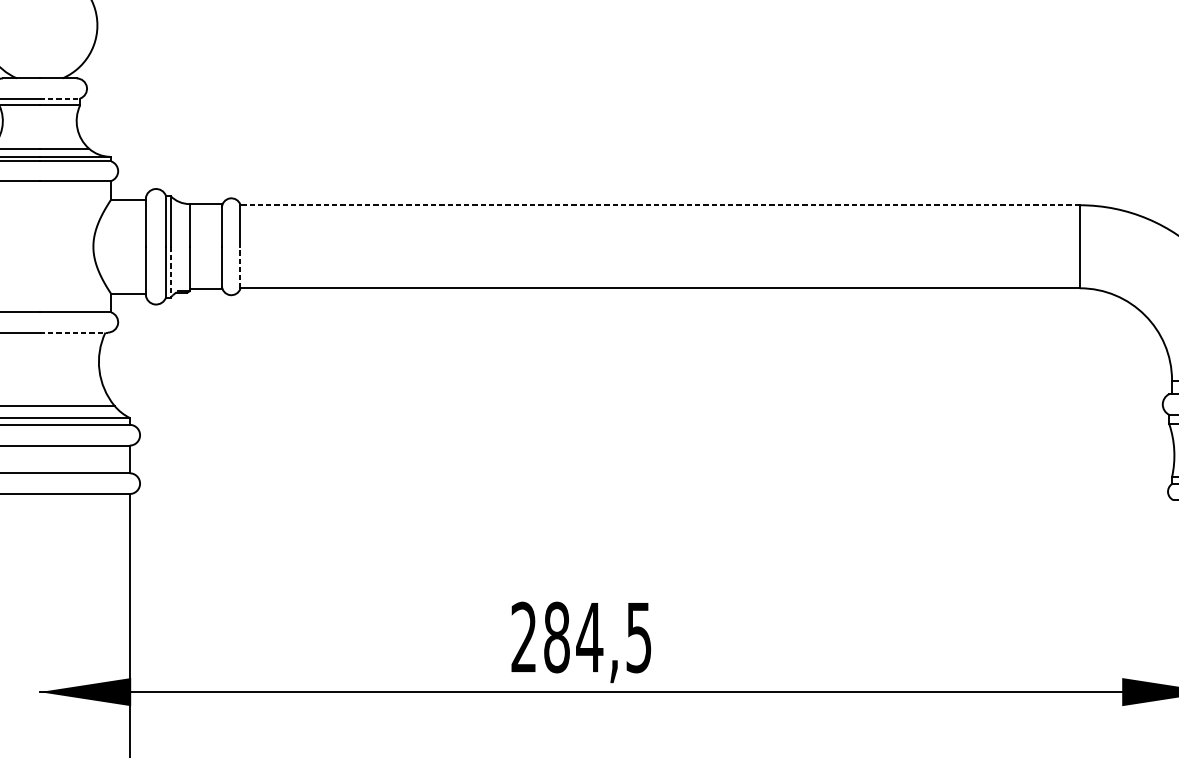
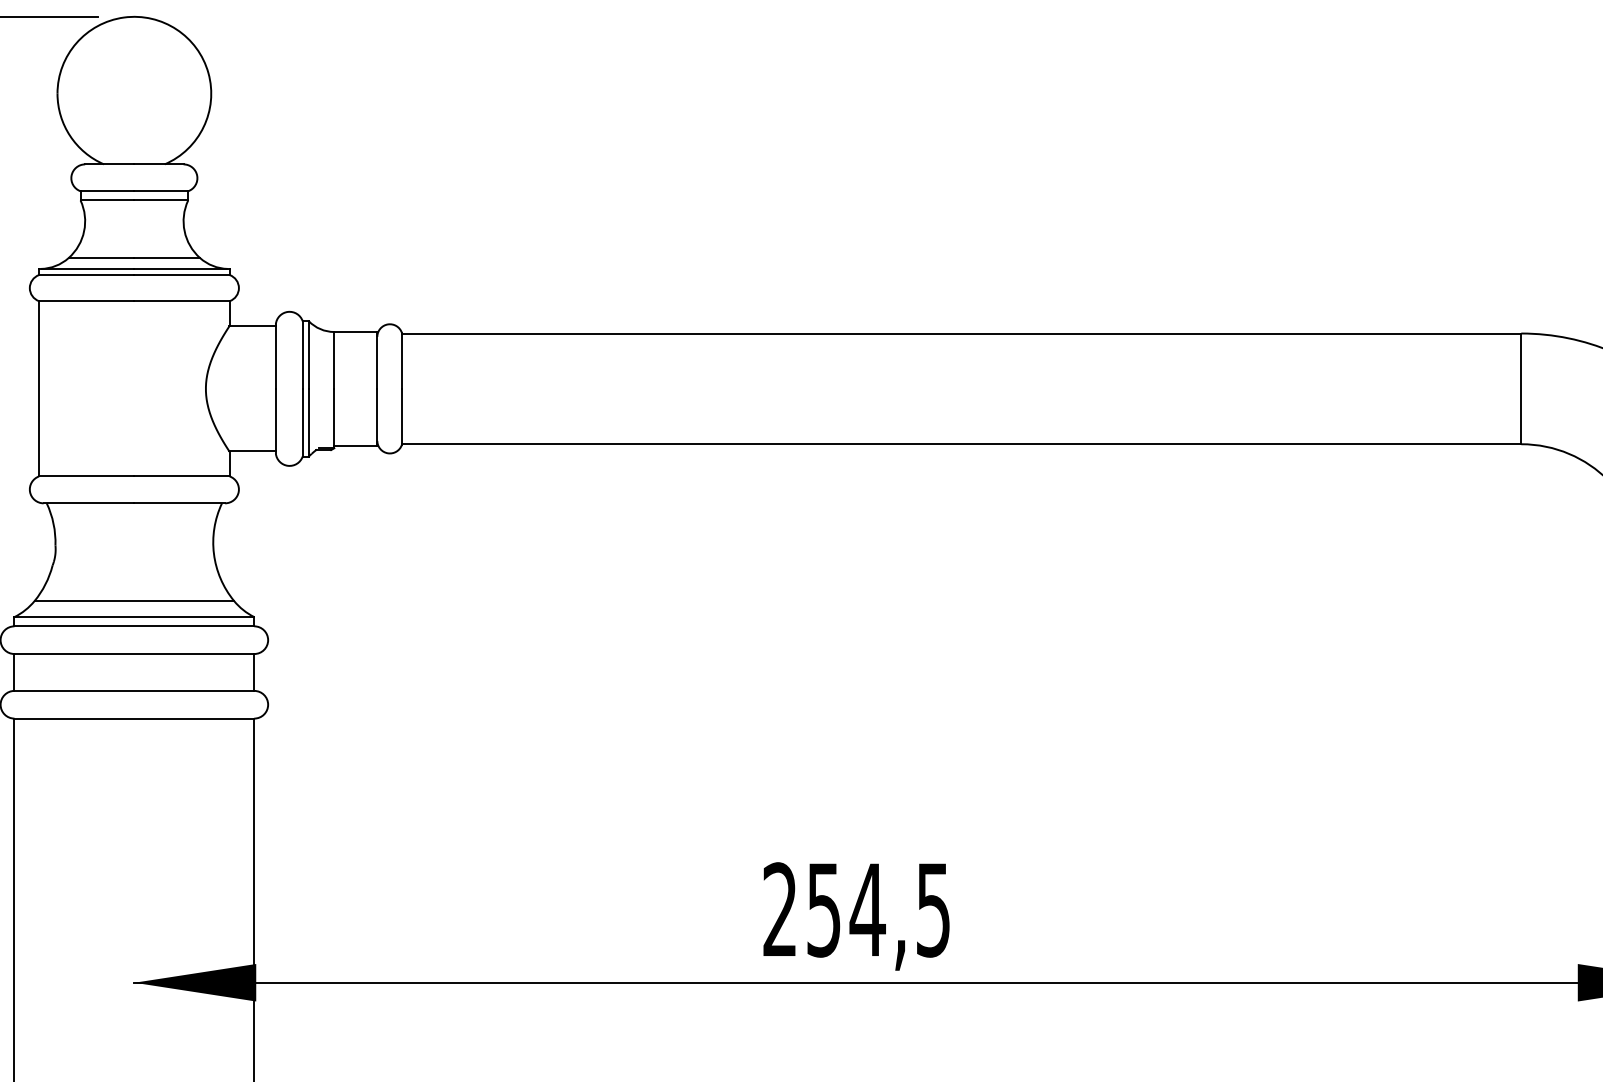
line: (60, 98) -> (161, 191), dashed -> solid
line: (660, 205) -> (961, 333), dashed -> solid
line: (240, 267) -> (401, 416), dashed -> solid
line: (170, 271) -> (308, 422), dashed -> solid
line: (74, 332) -> (180, 503), dashed -> solid
text: (557, 637) -> (824, 909), 284,5 -> 254,5

